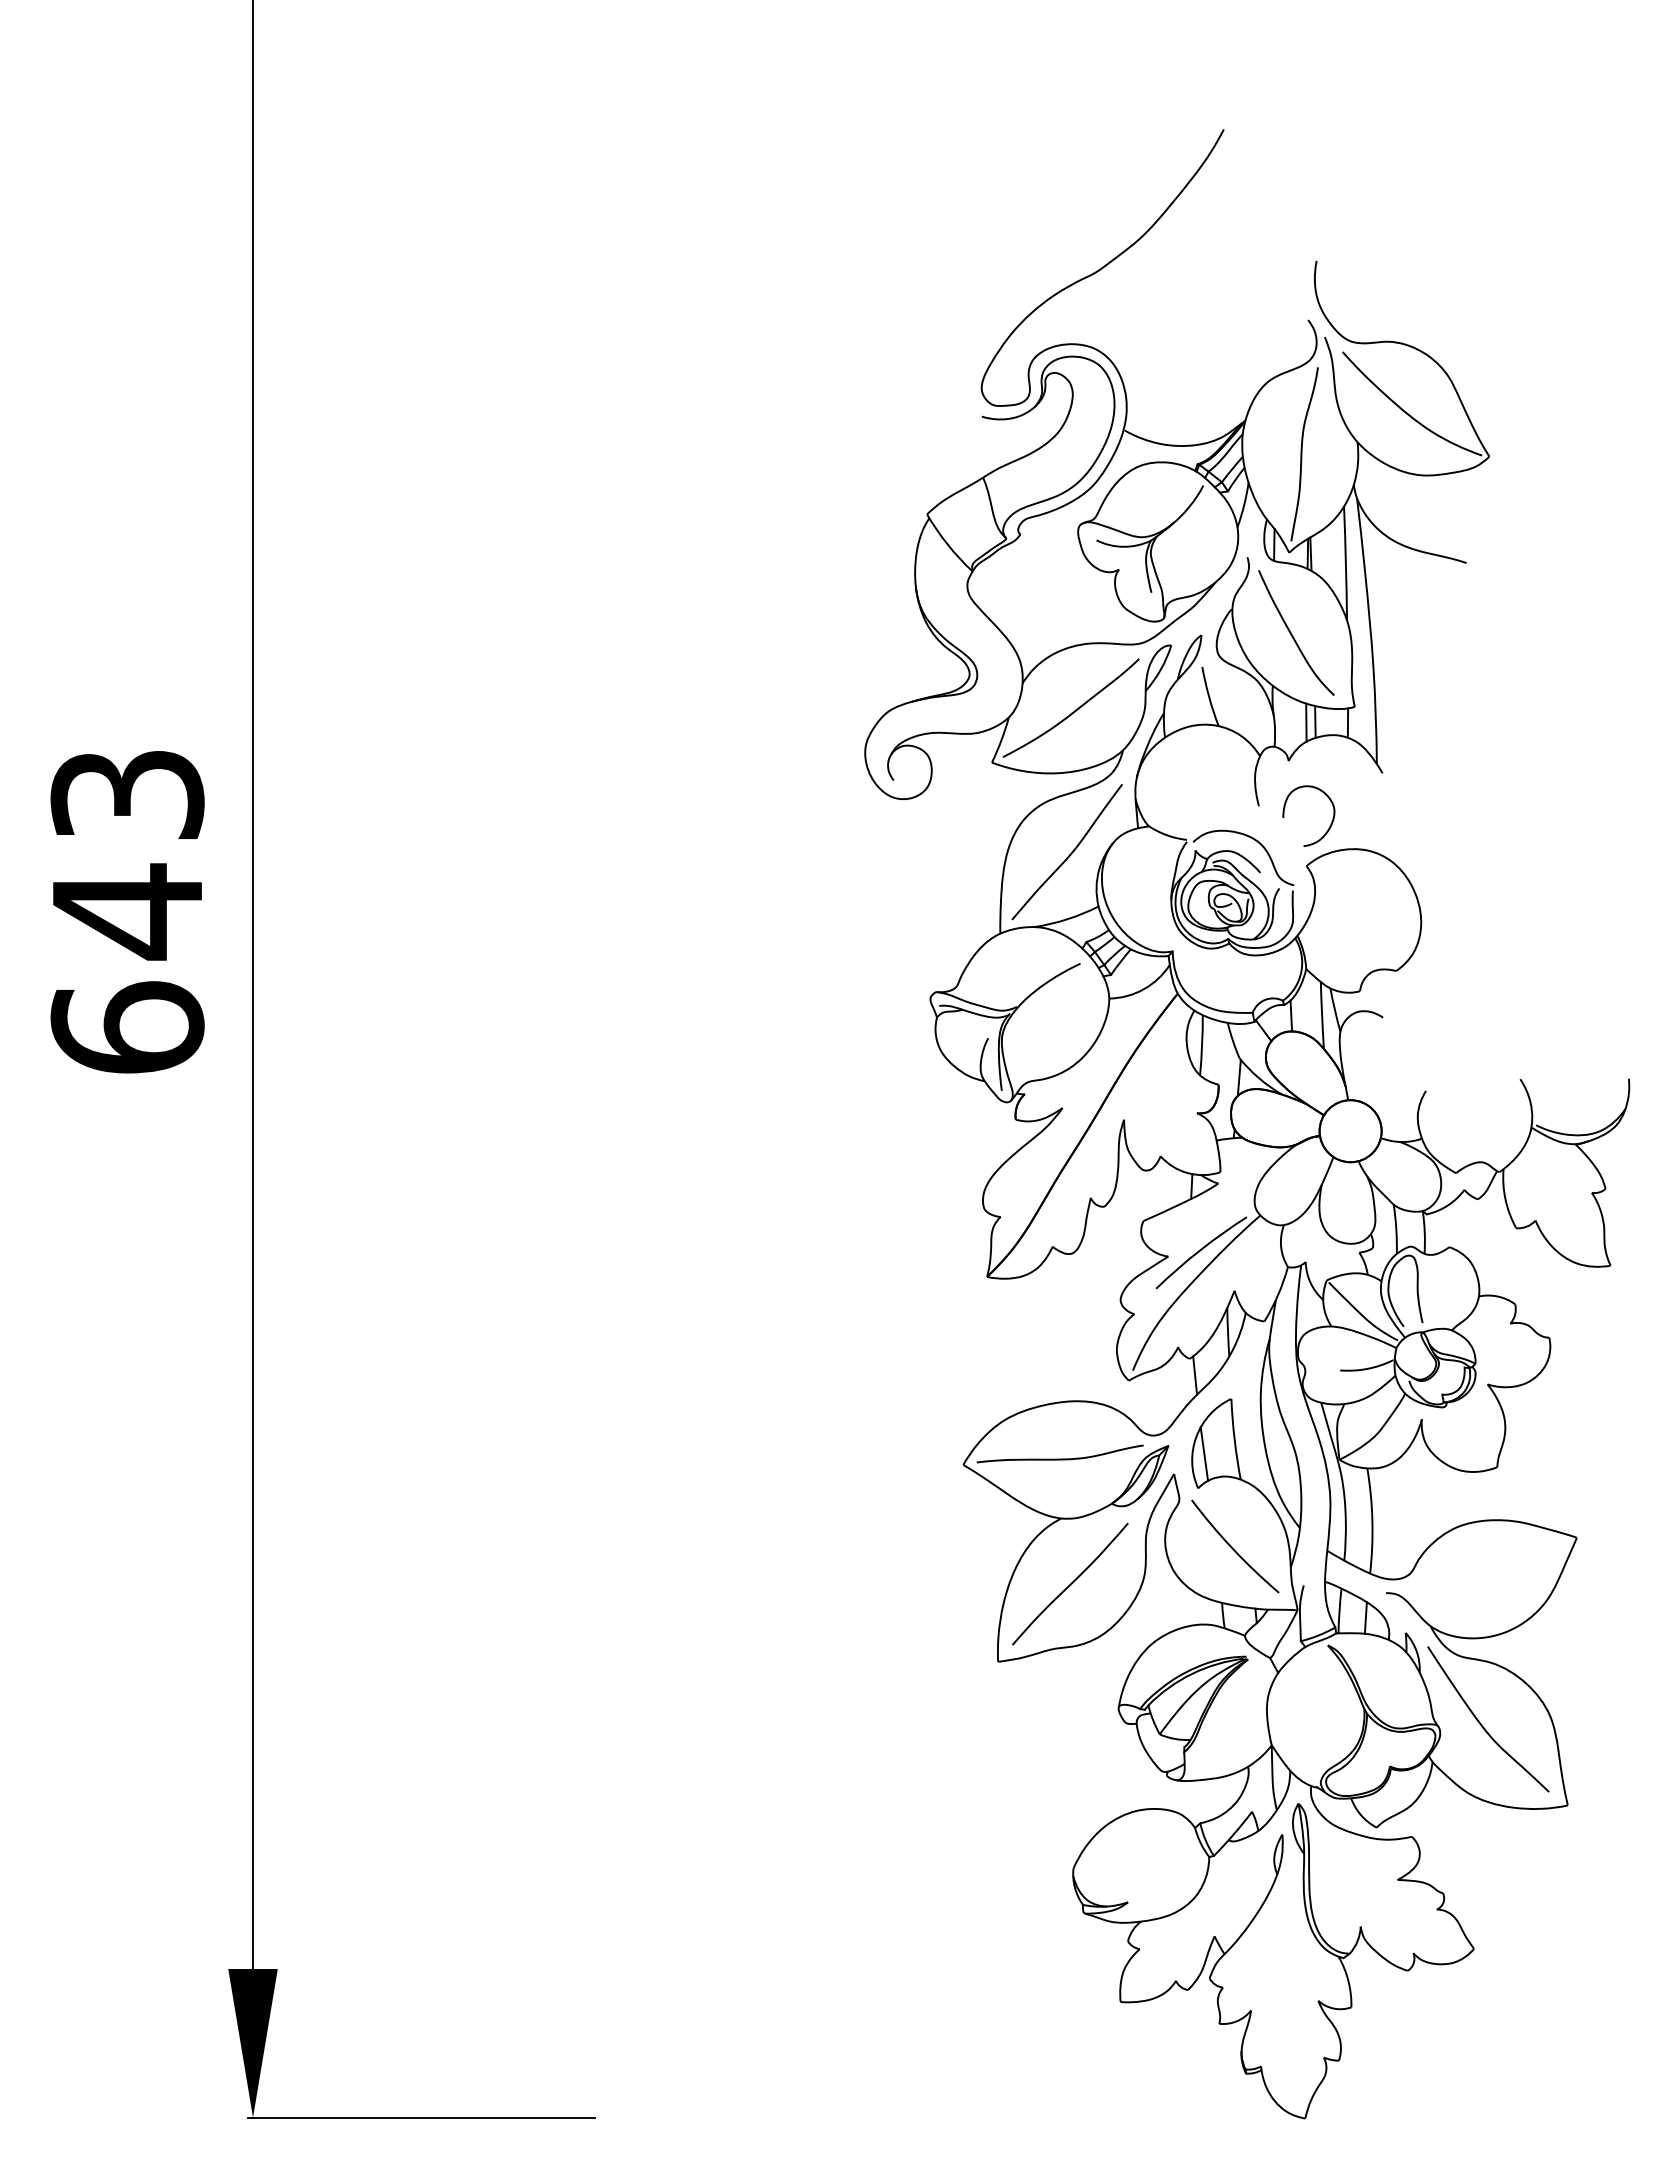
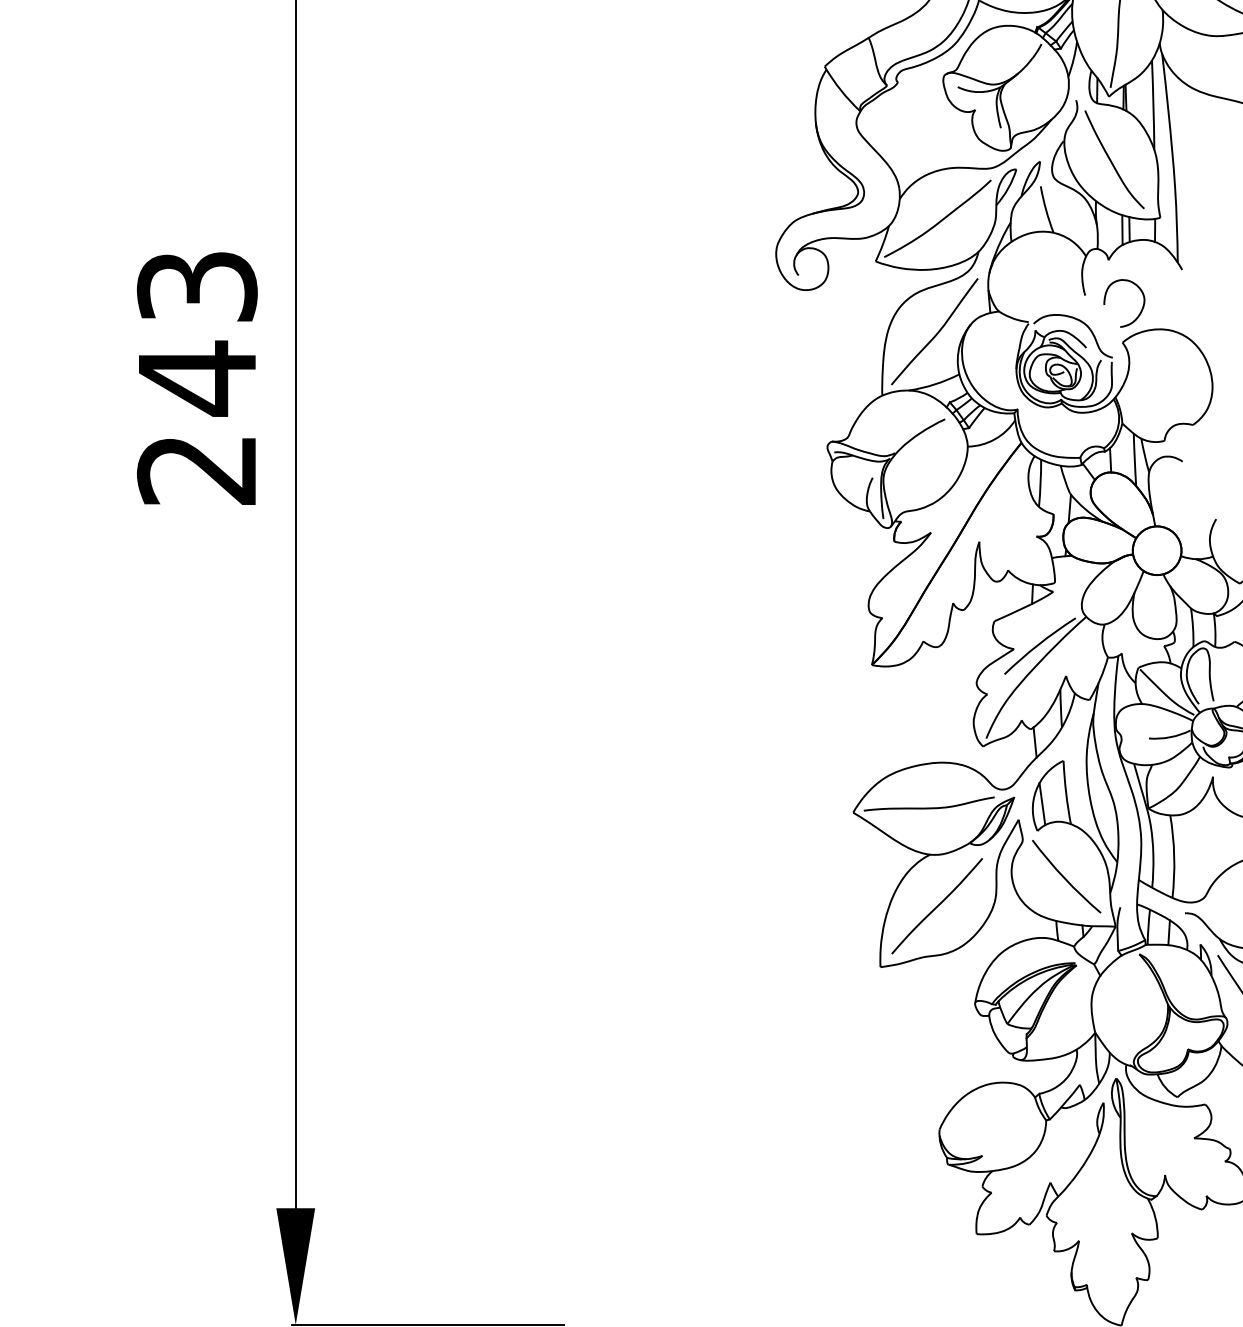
text: (127, 1027) -> (197, 469), 643 -> 243

